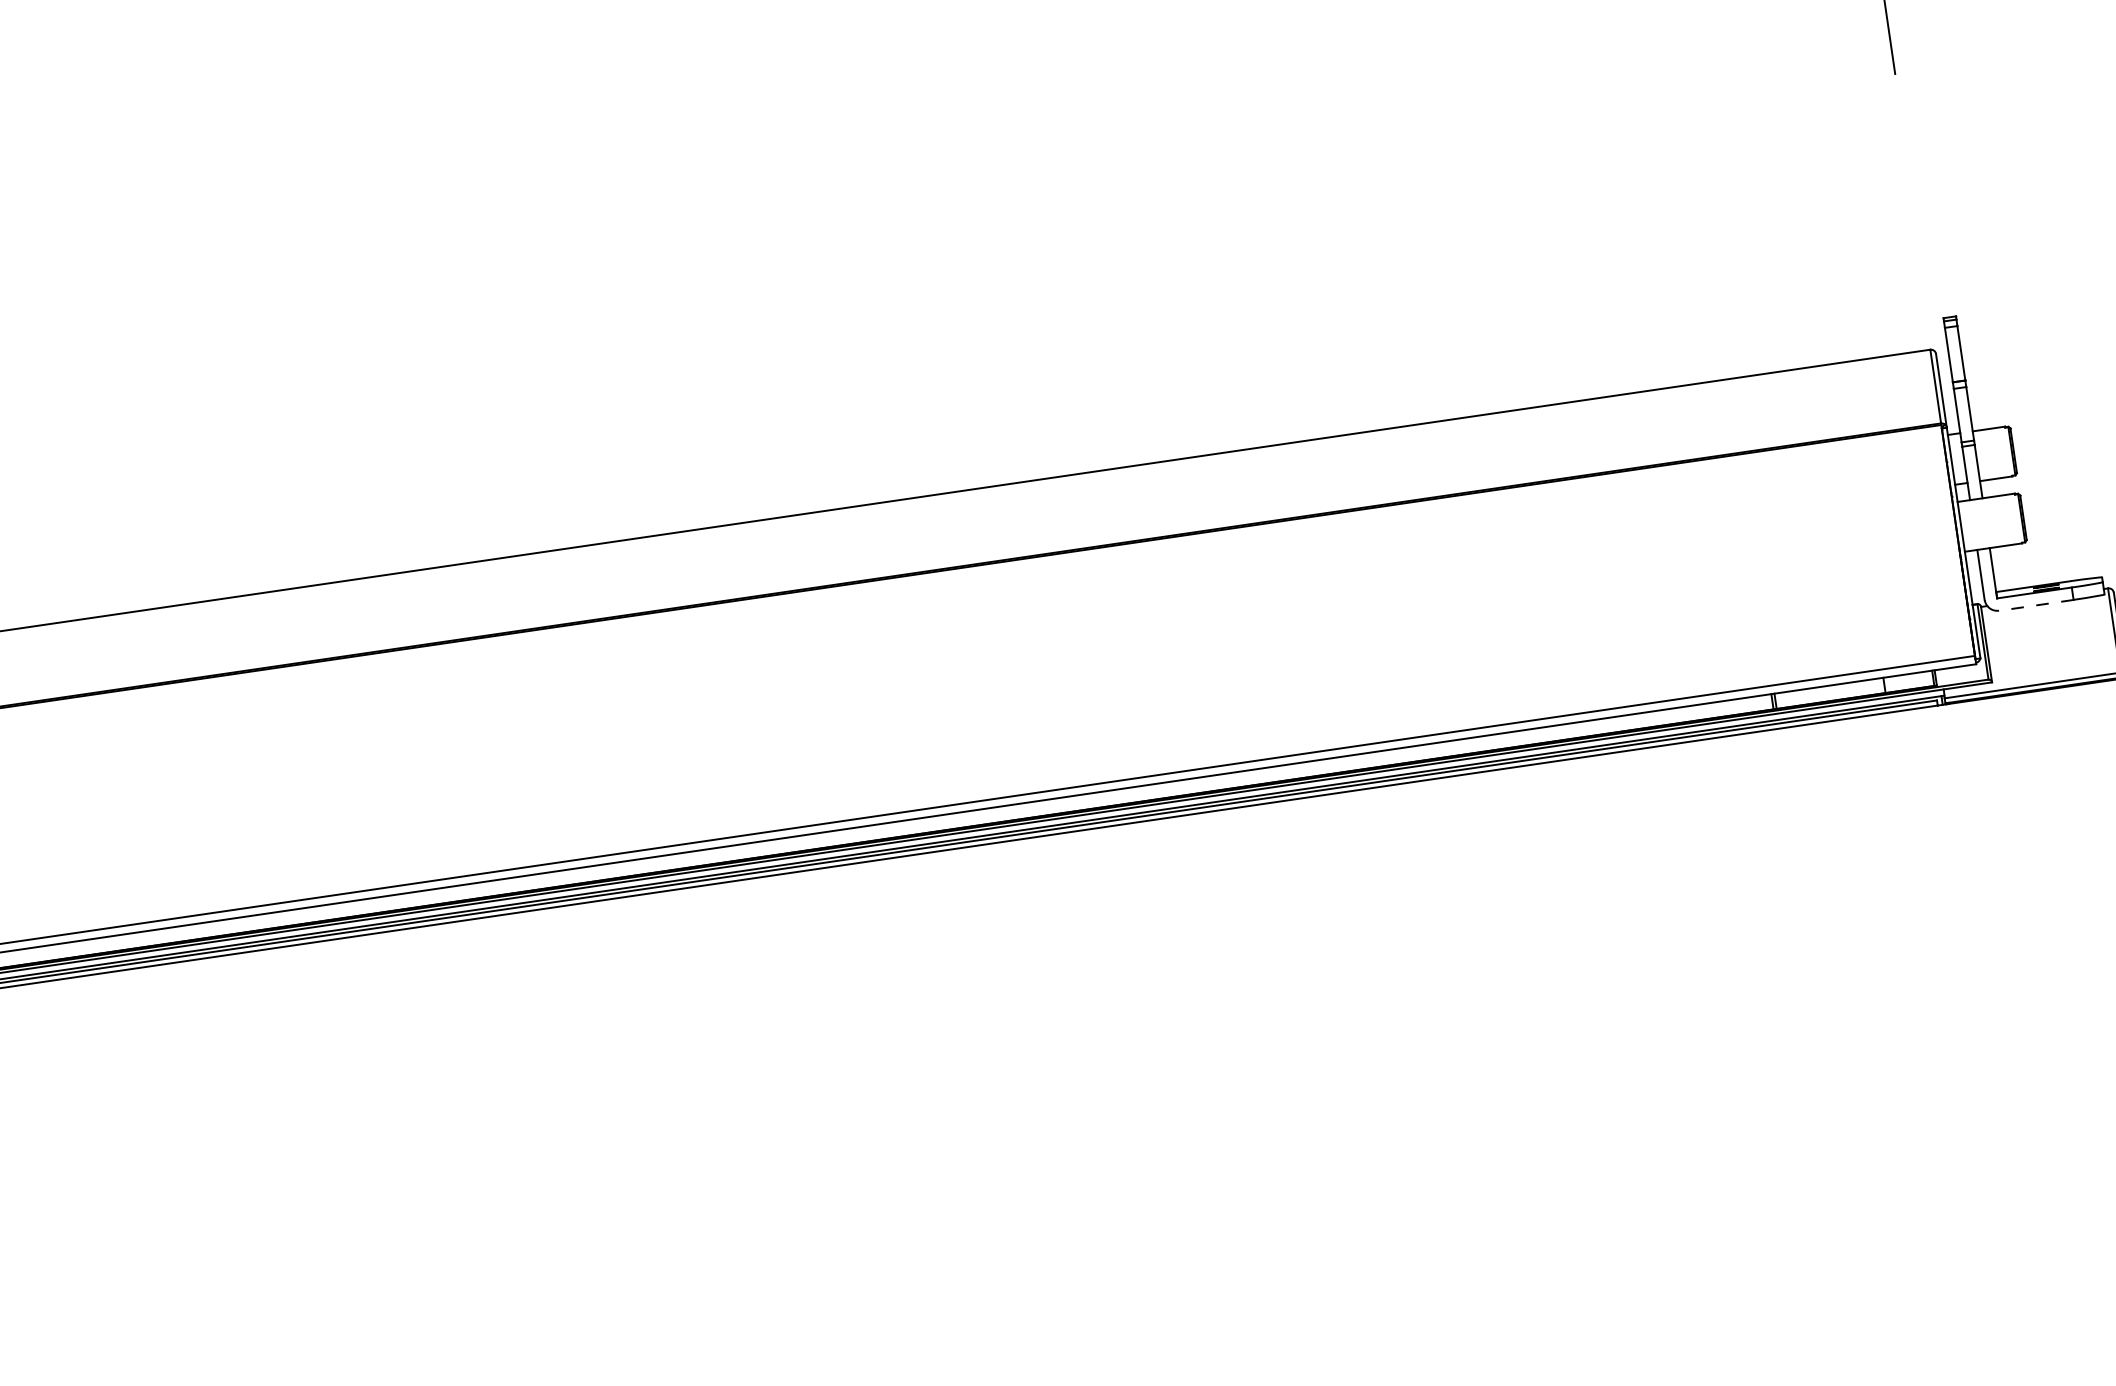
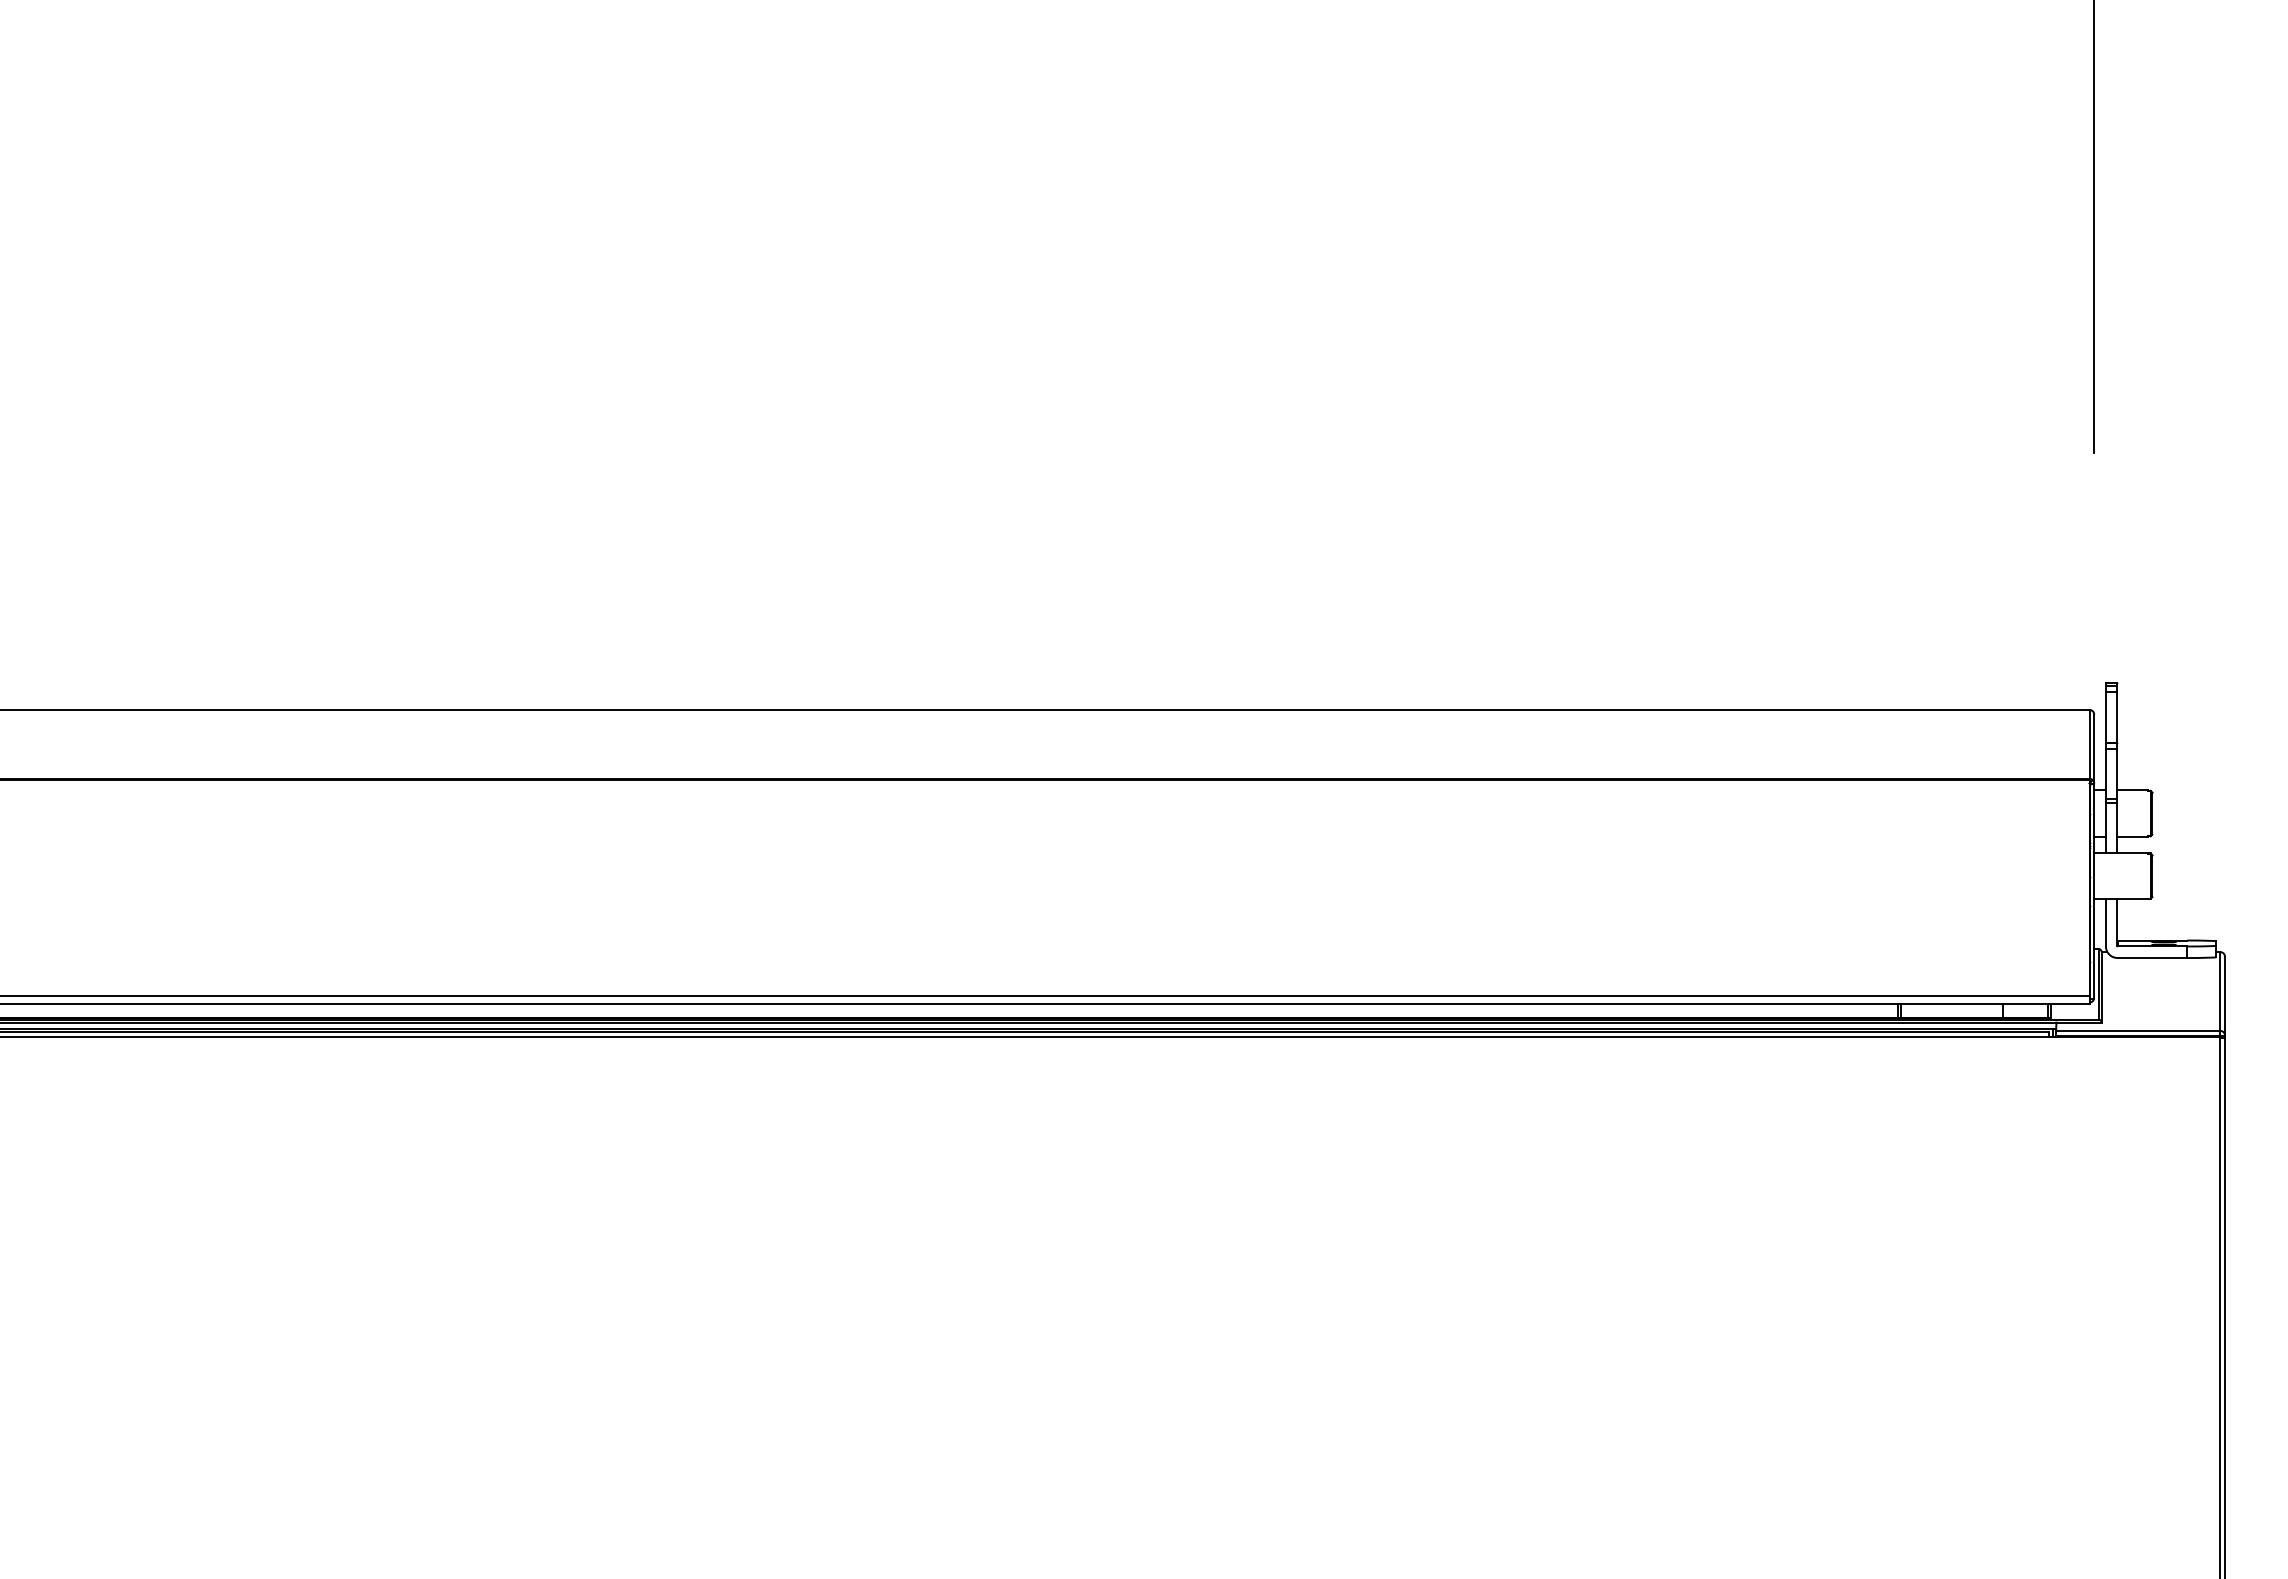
line: (2036, 605) -> (2152, 958), dashed -> solid

